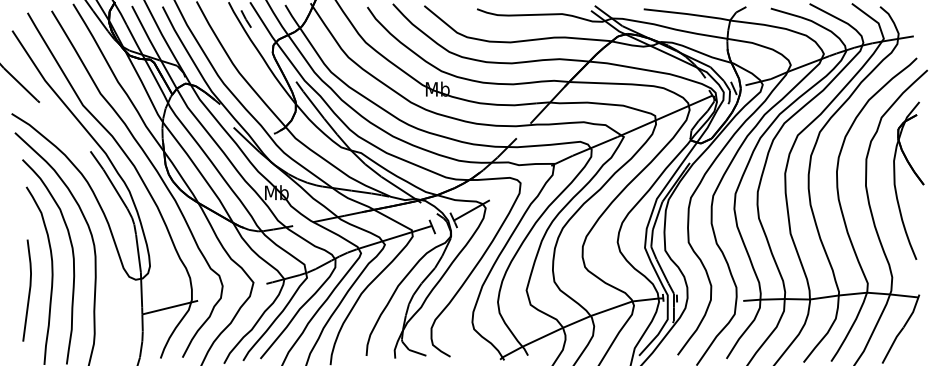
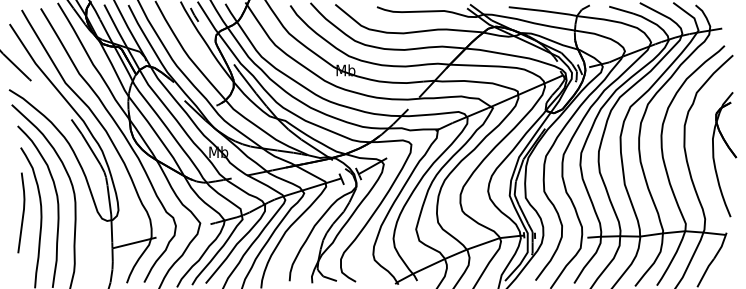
part: (914, 174) -> (729, 149), moved
line: (28, 291) -> (22, 213), moved

